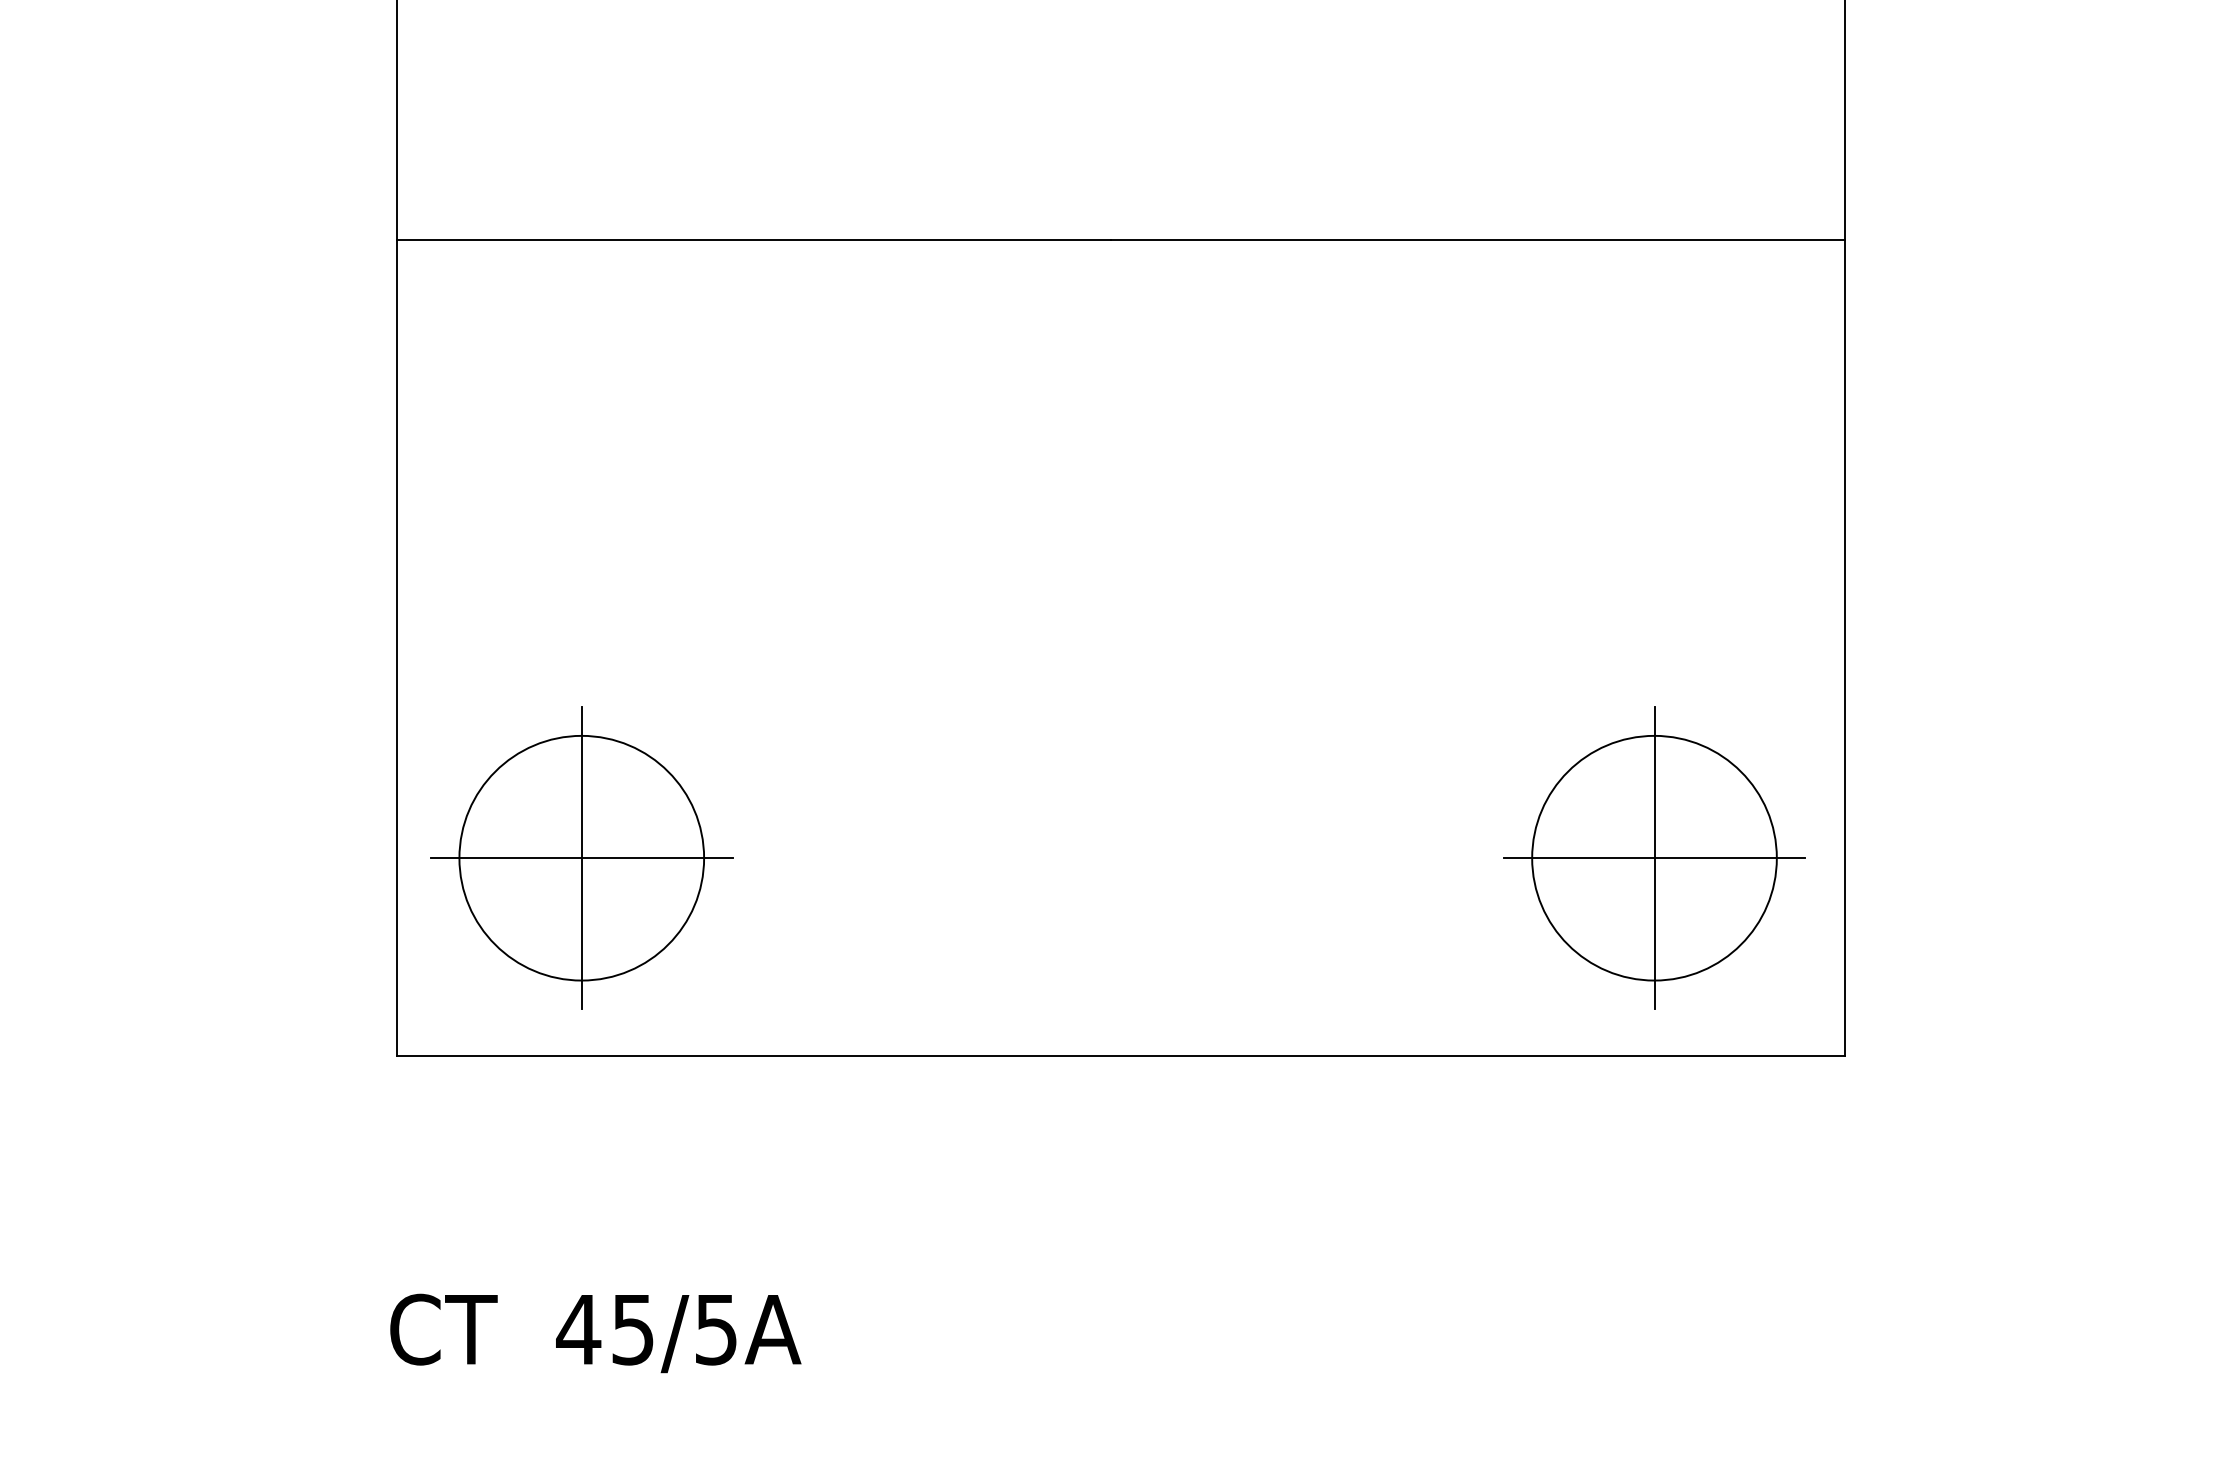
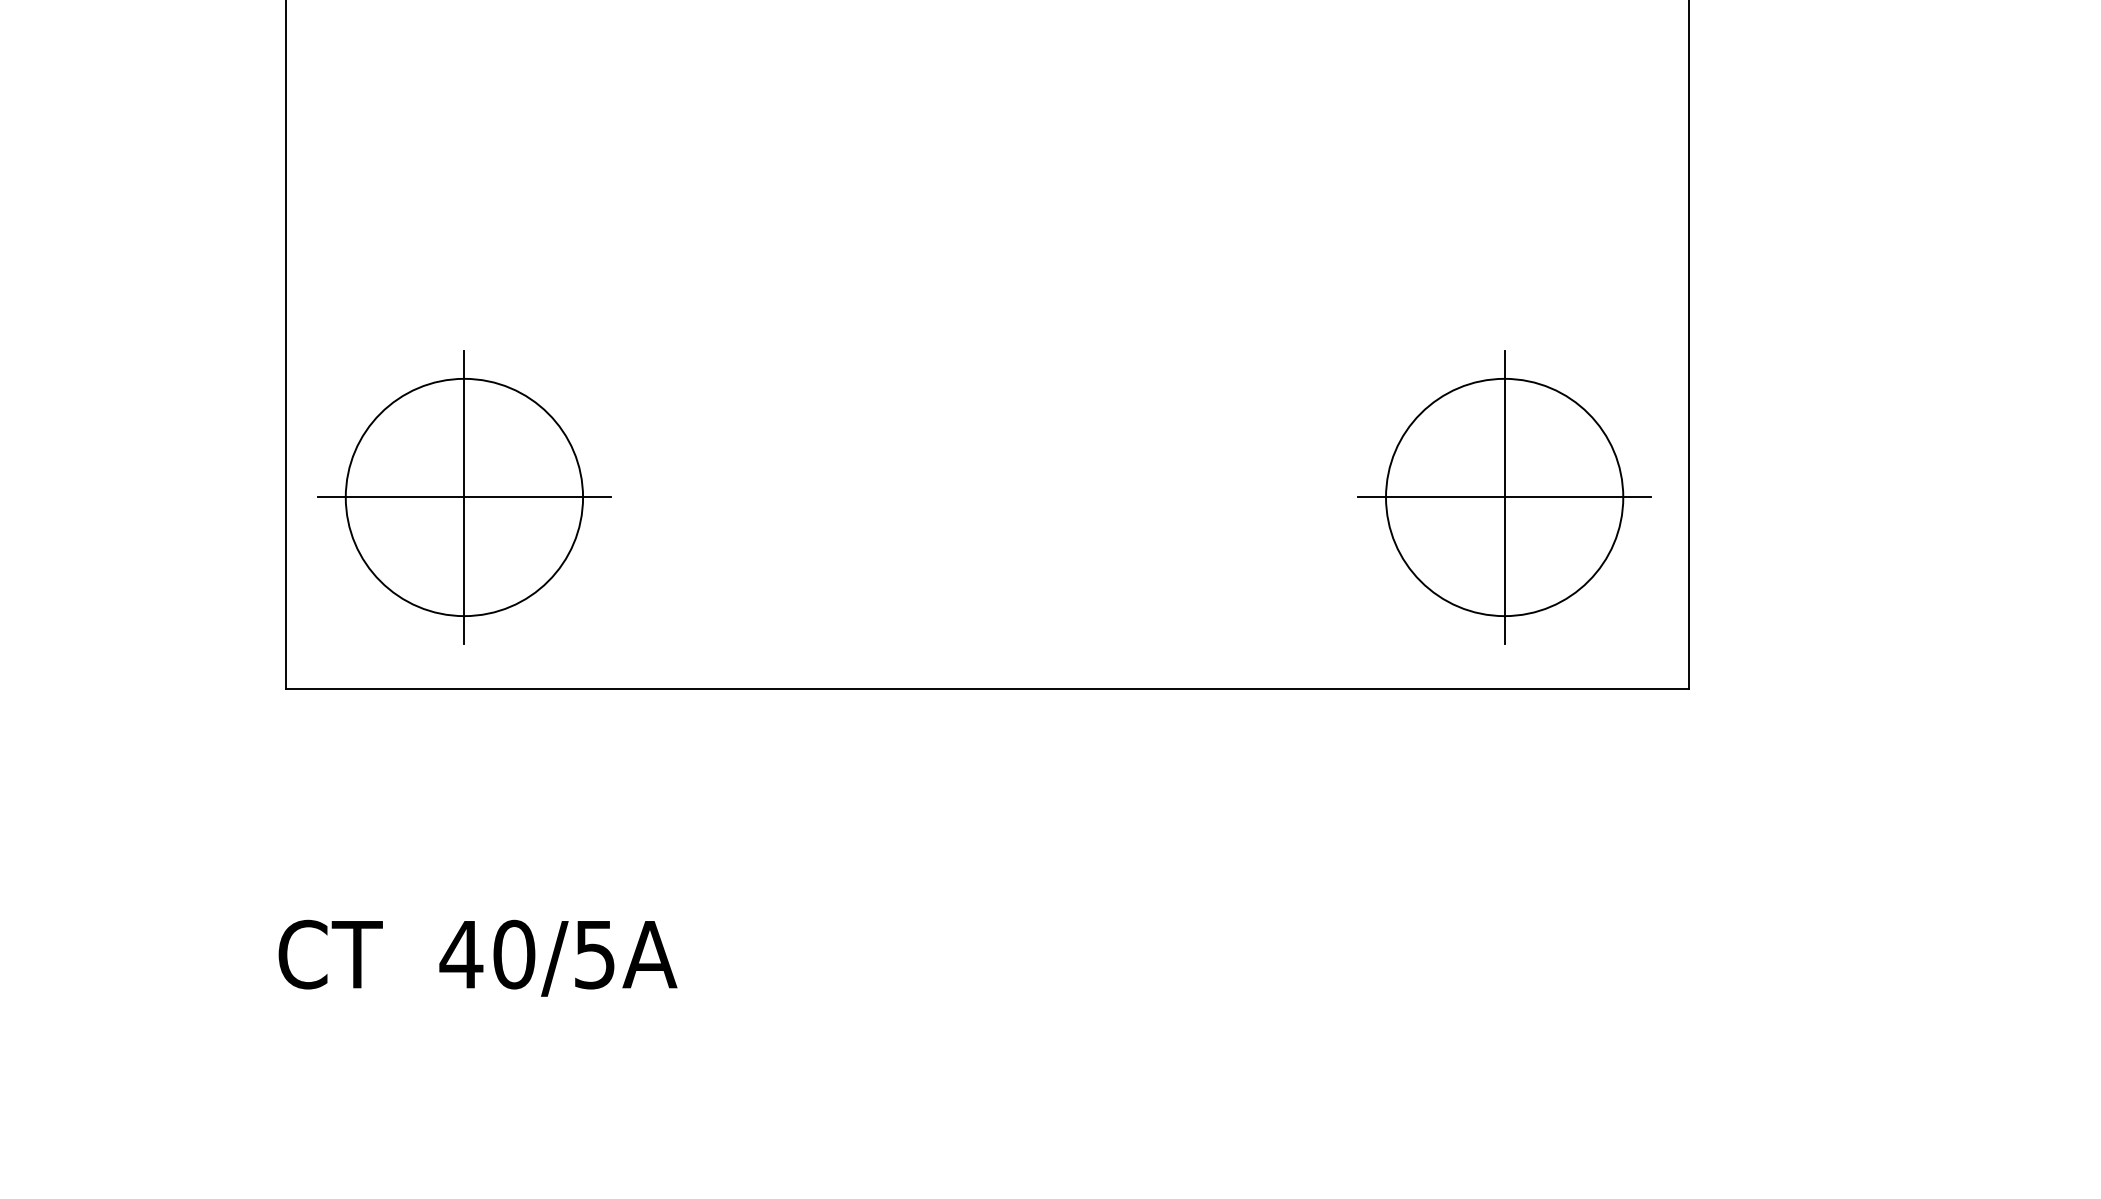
text: (632, 1329) -> (513, 954), 45/5A -> 40/5A

